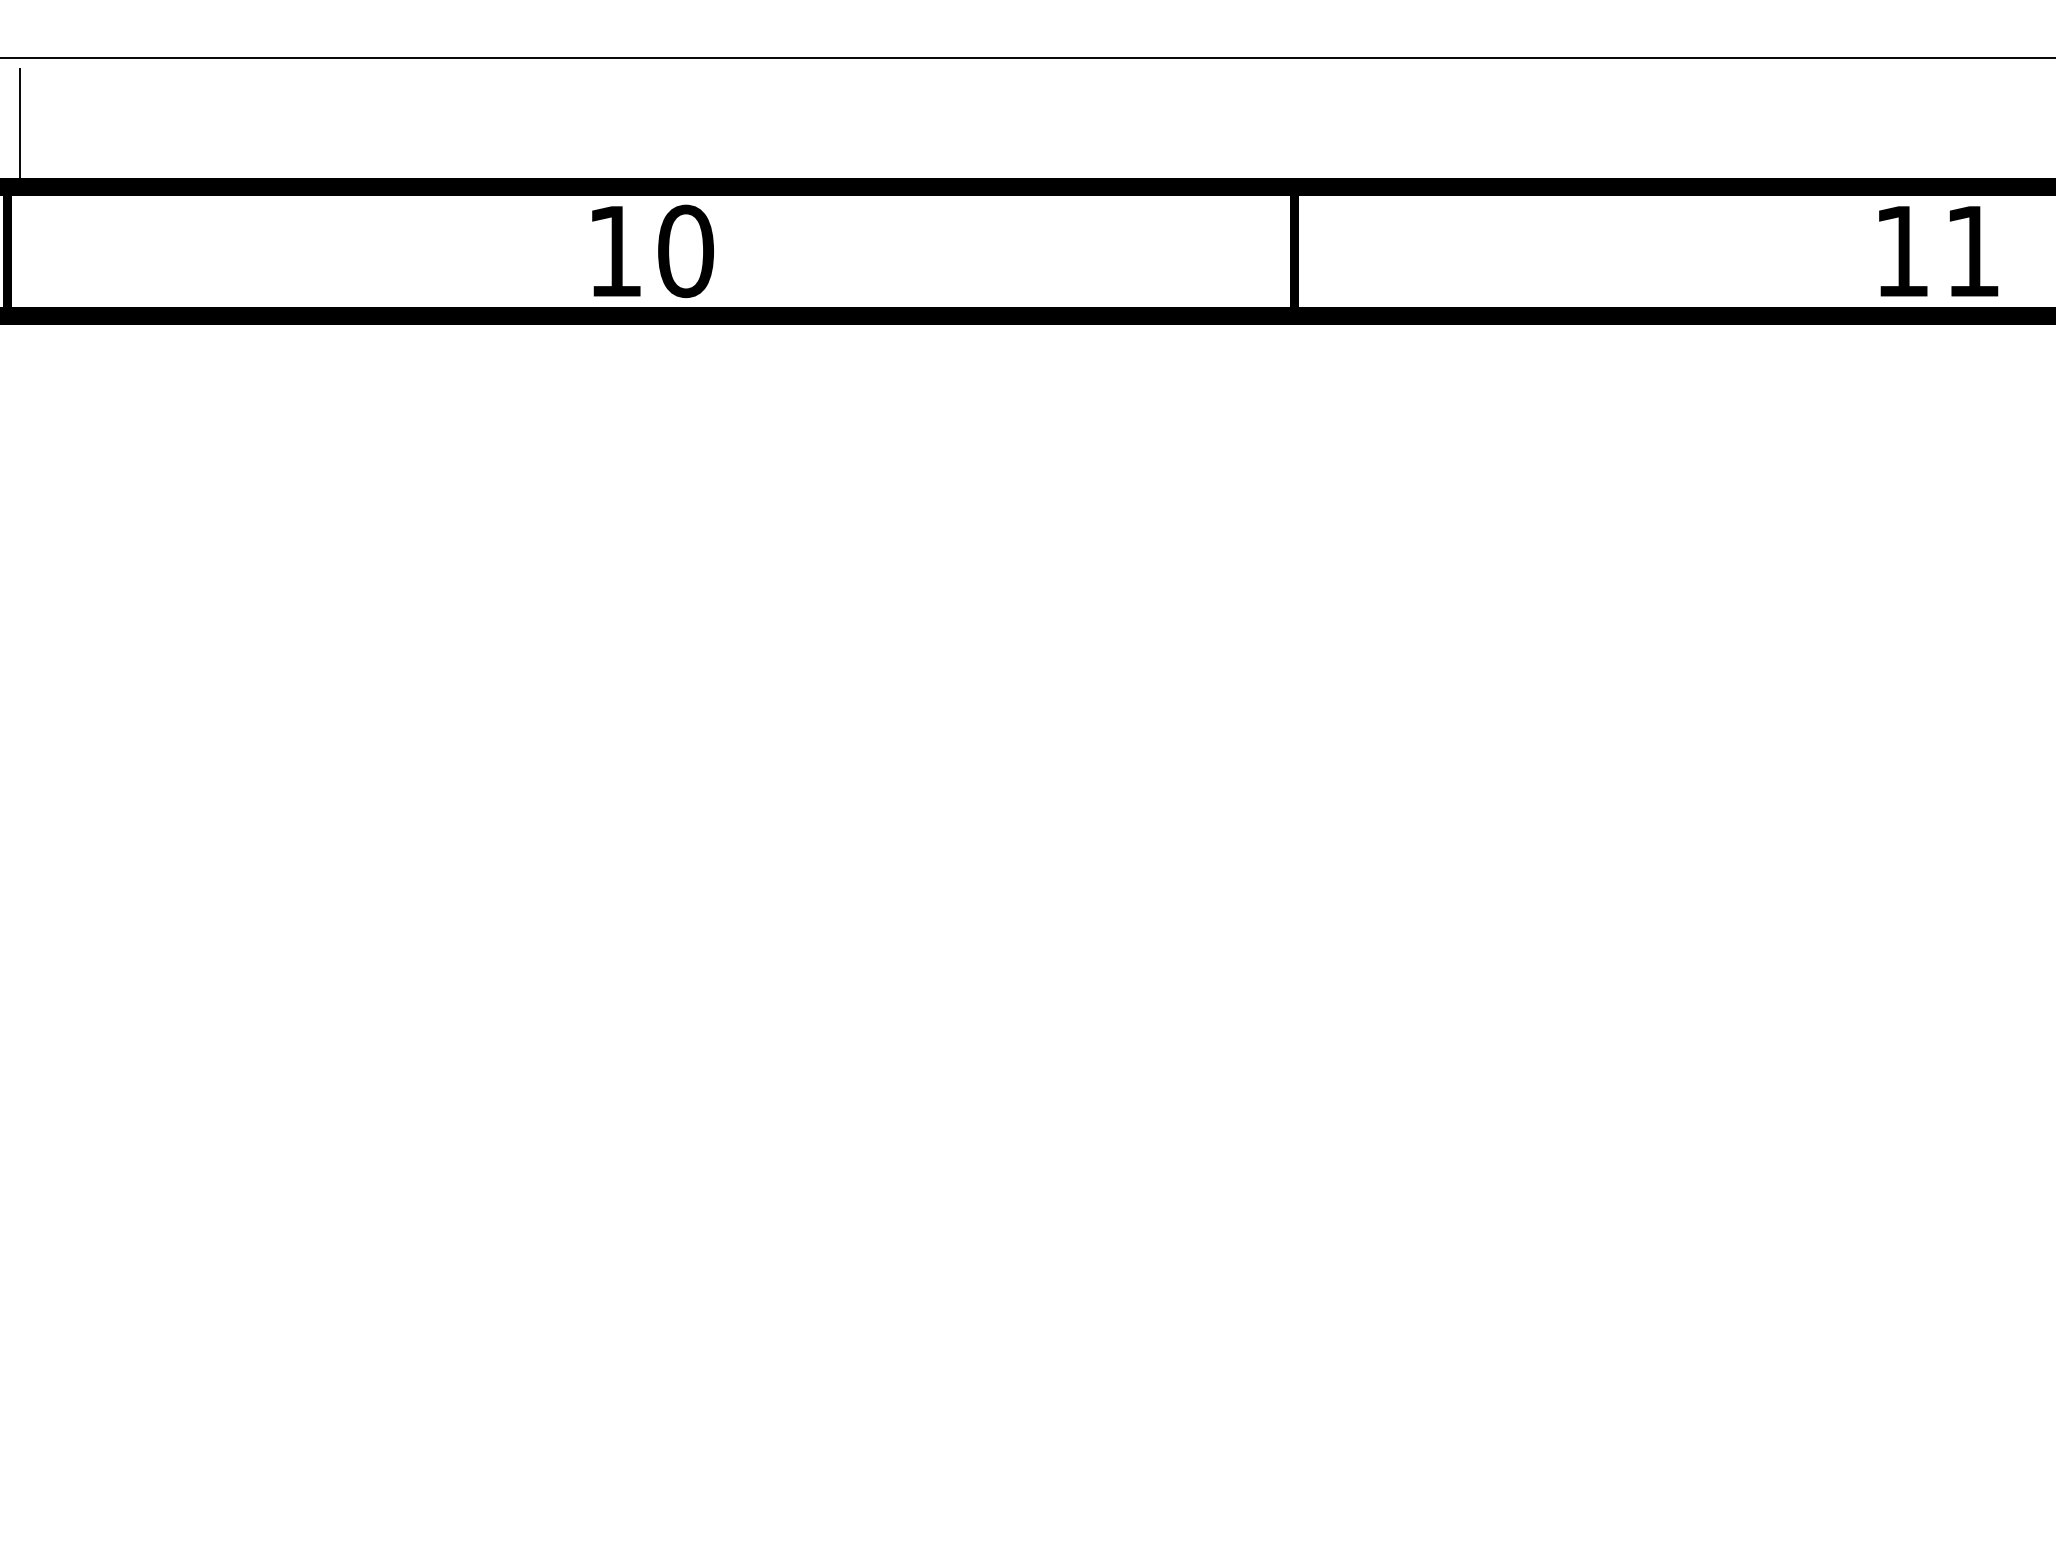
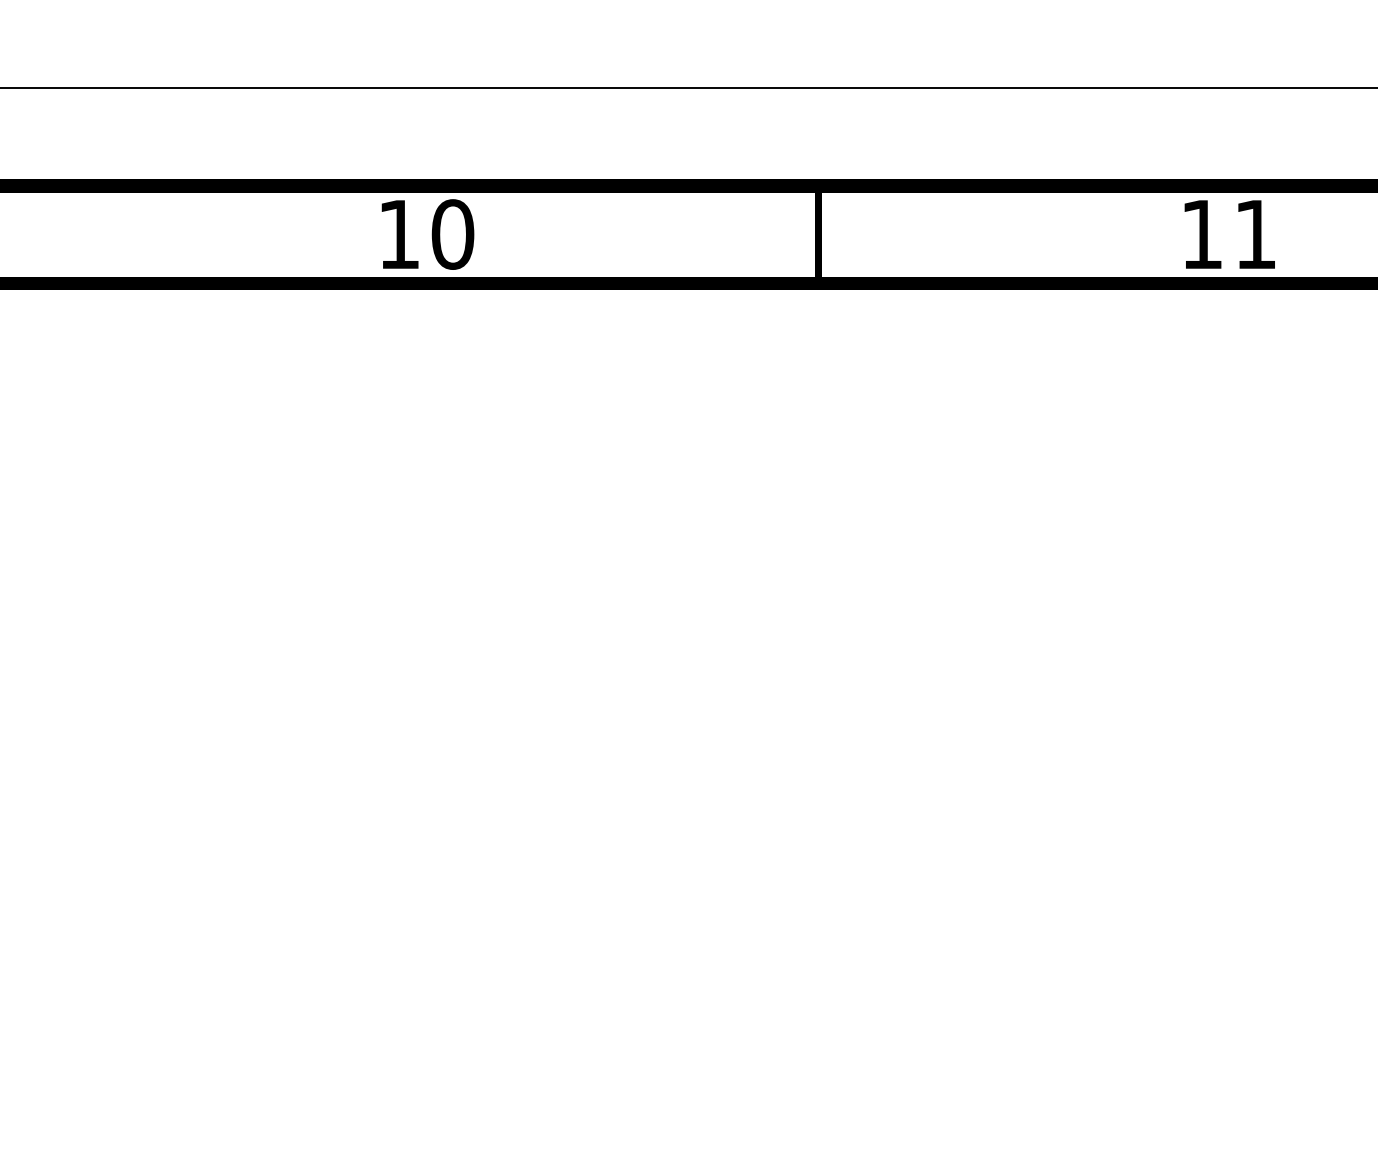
text: (652, 251) -> (427, 234), moved
text: (1938, 251) -> (1229, 234), moved

